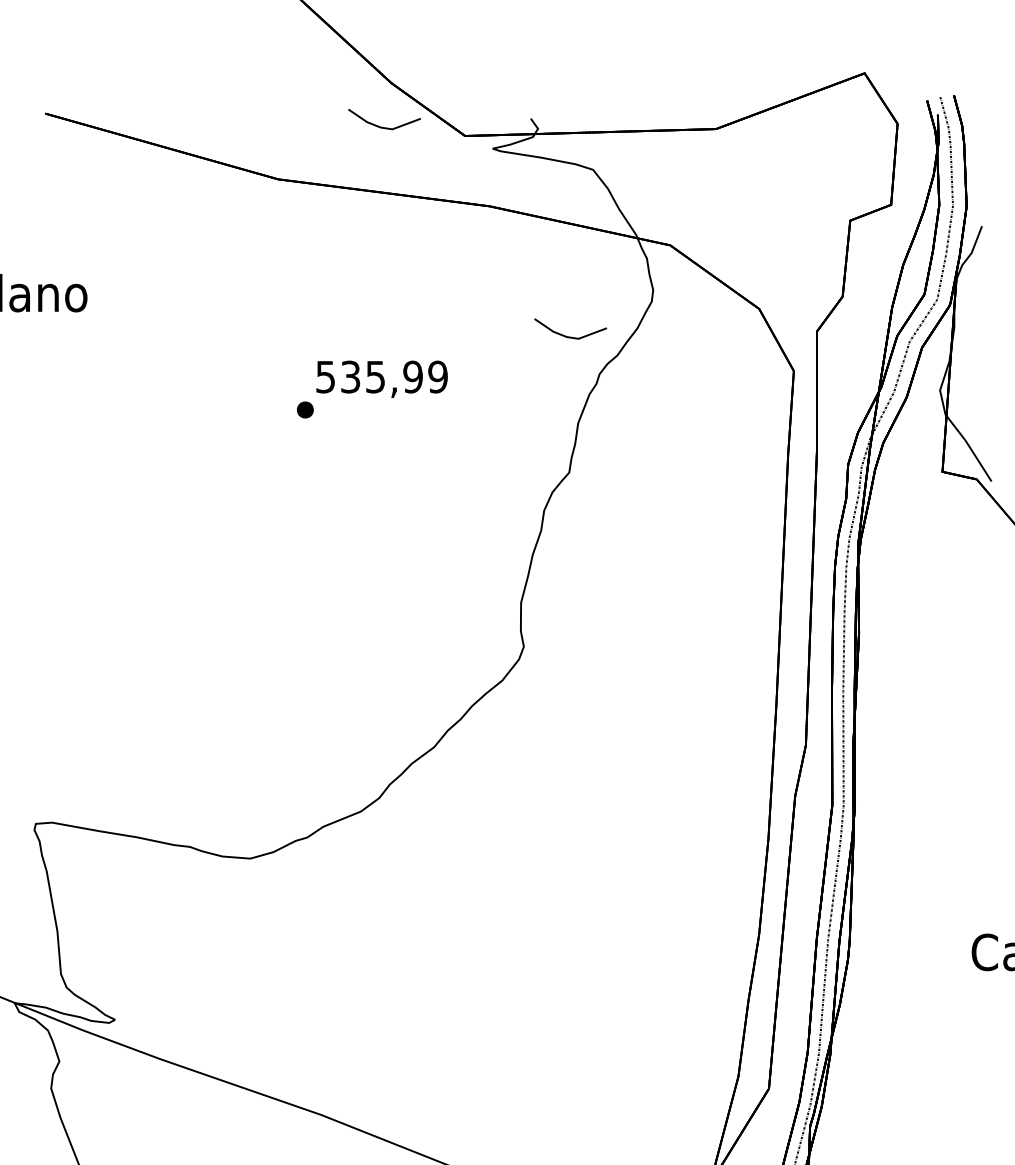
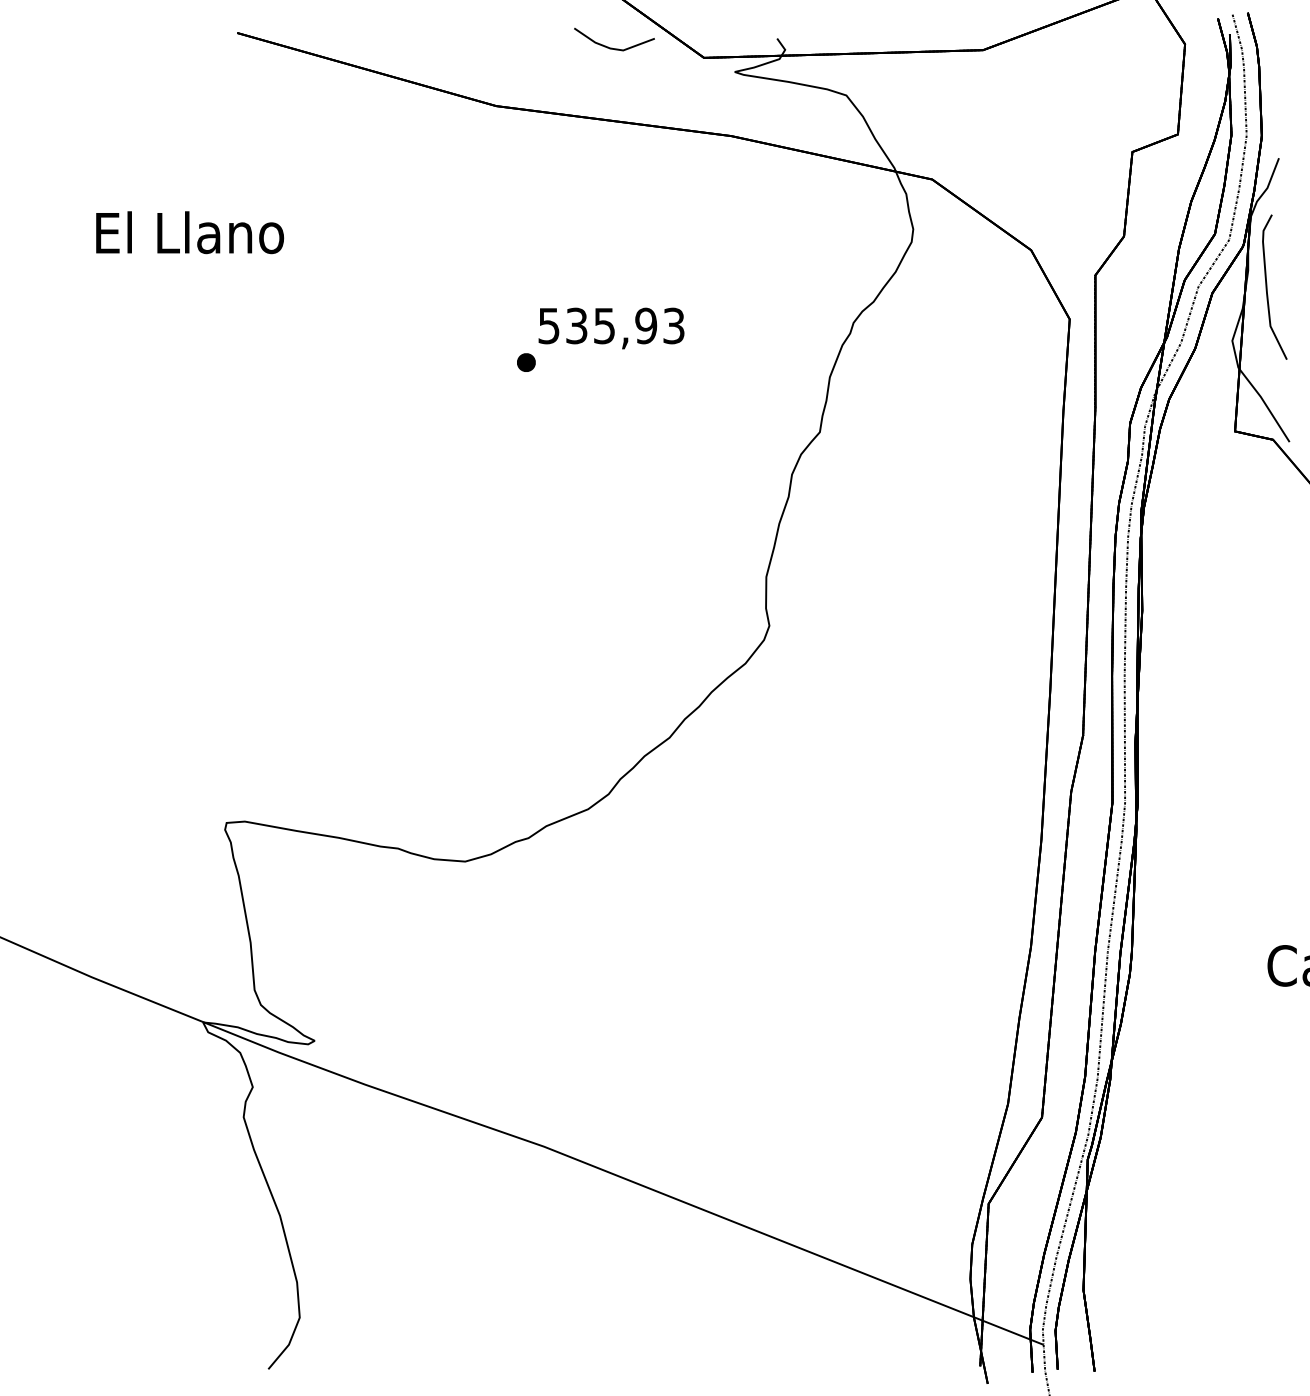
line: (568, 336) -> (819, 280), removed
part: (971, 341) -> (1267, 286), added
text: (437, 376) -> (673, 325), 535,99 -> 535,93

